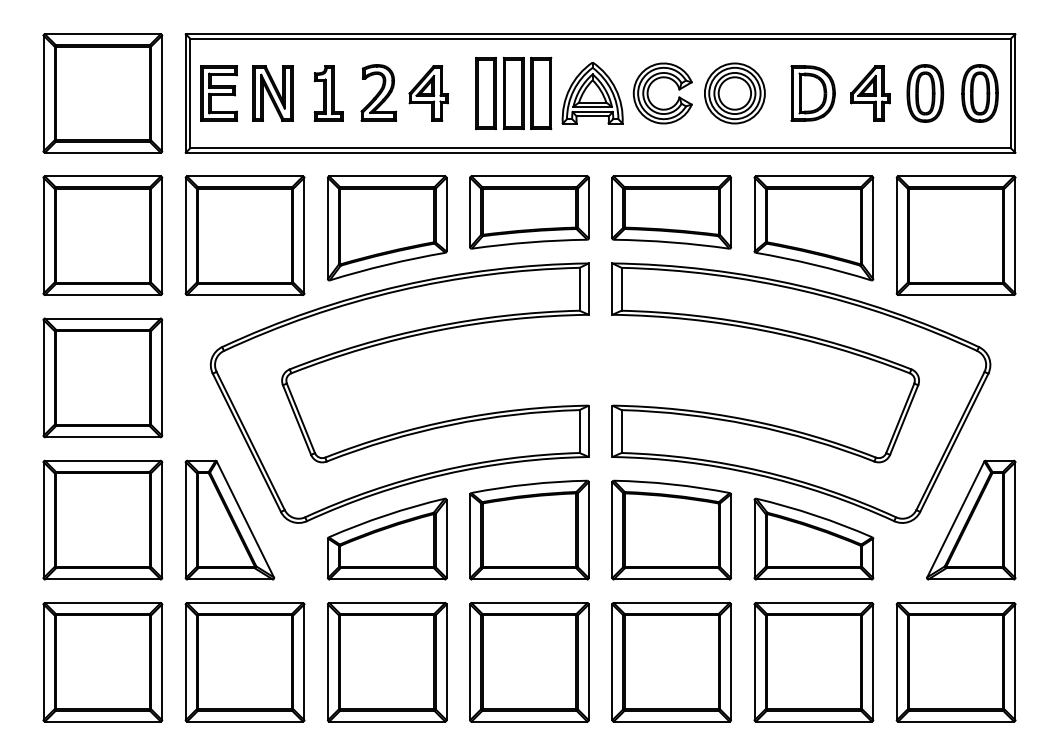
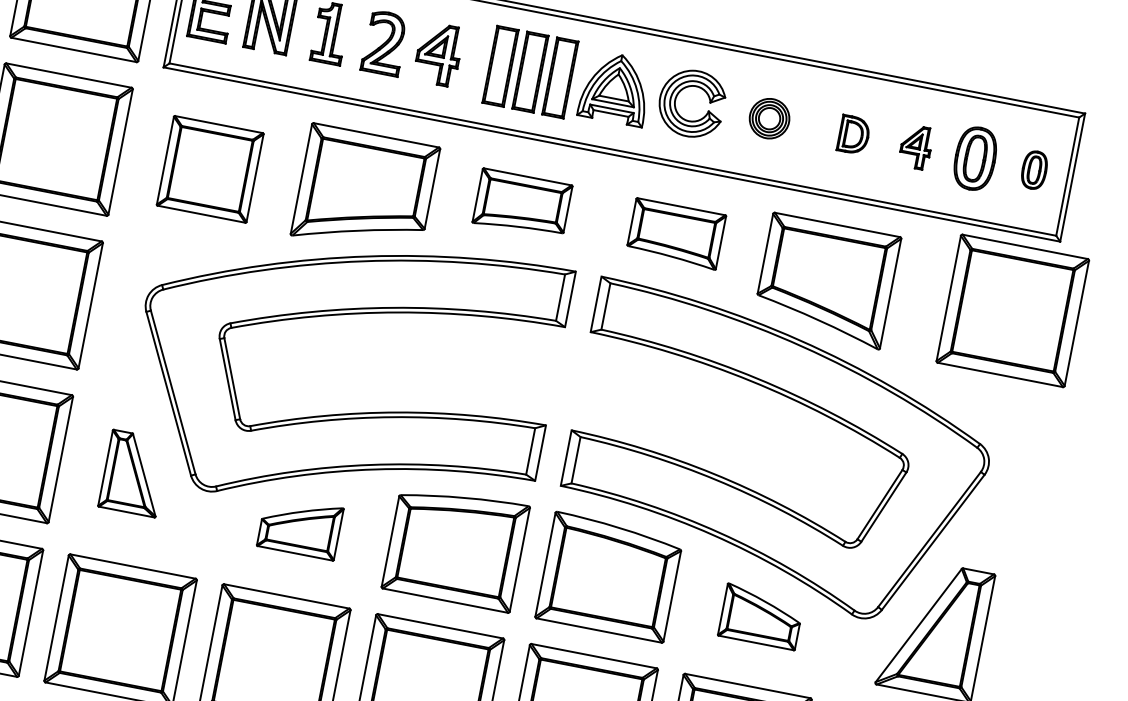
part: (734, 93) -> (769, 118), size x0.6
part: (812, 93) -> (853, 134), size x0.6
part: (870, 93) -> (916, 147), size x0.7
part: (979, 93) -> (1033, 170), size x0.6
part: (529, 212) -> (522, 204), size x0.7
part: (671, 212) -> (676, 233), size x0.7
part: (244, 235) -> (209, 169), size x0.7
part: (955, 235) -> (1012, 310), moved
part: (229, 519) -> (133, 472), size x0.6
part: (387, 538) -> (300, 526), size x0.6
part: (813, 538) -> (760, 616), size x0.6

